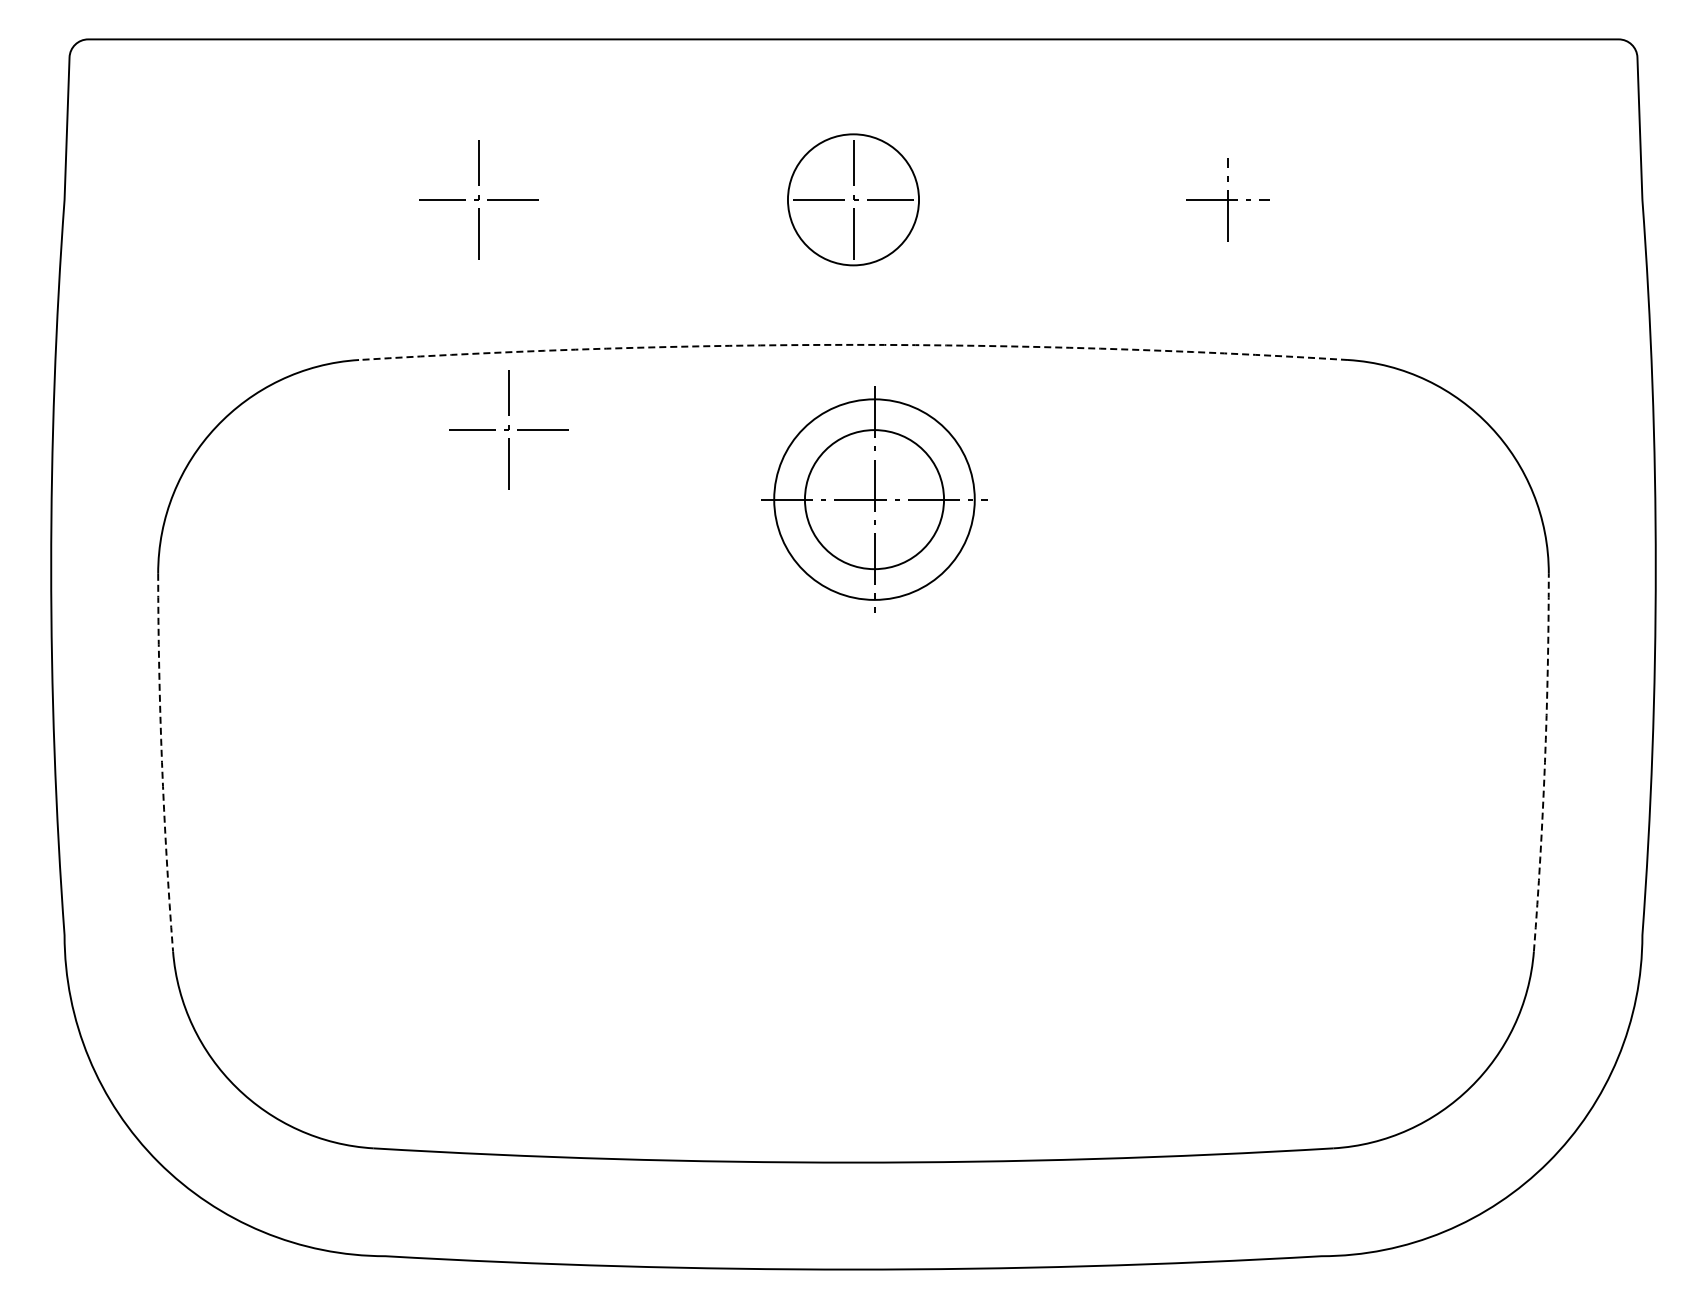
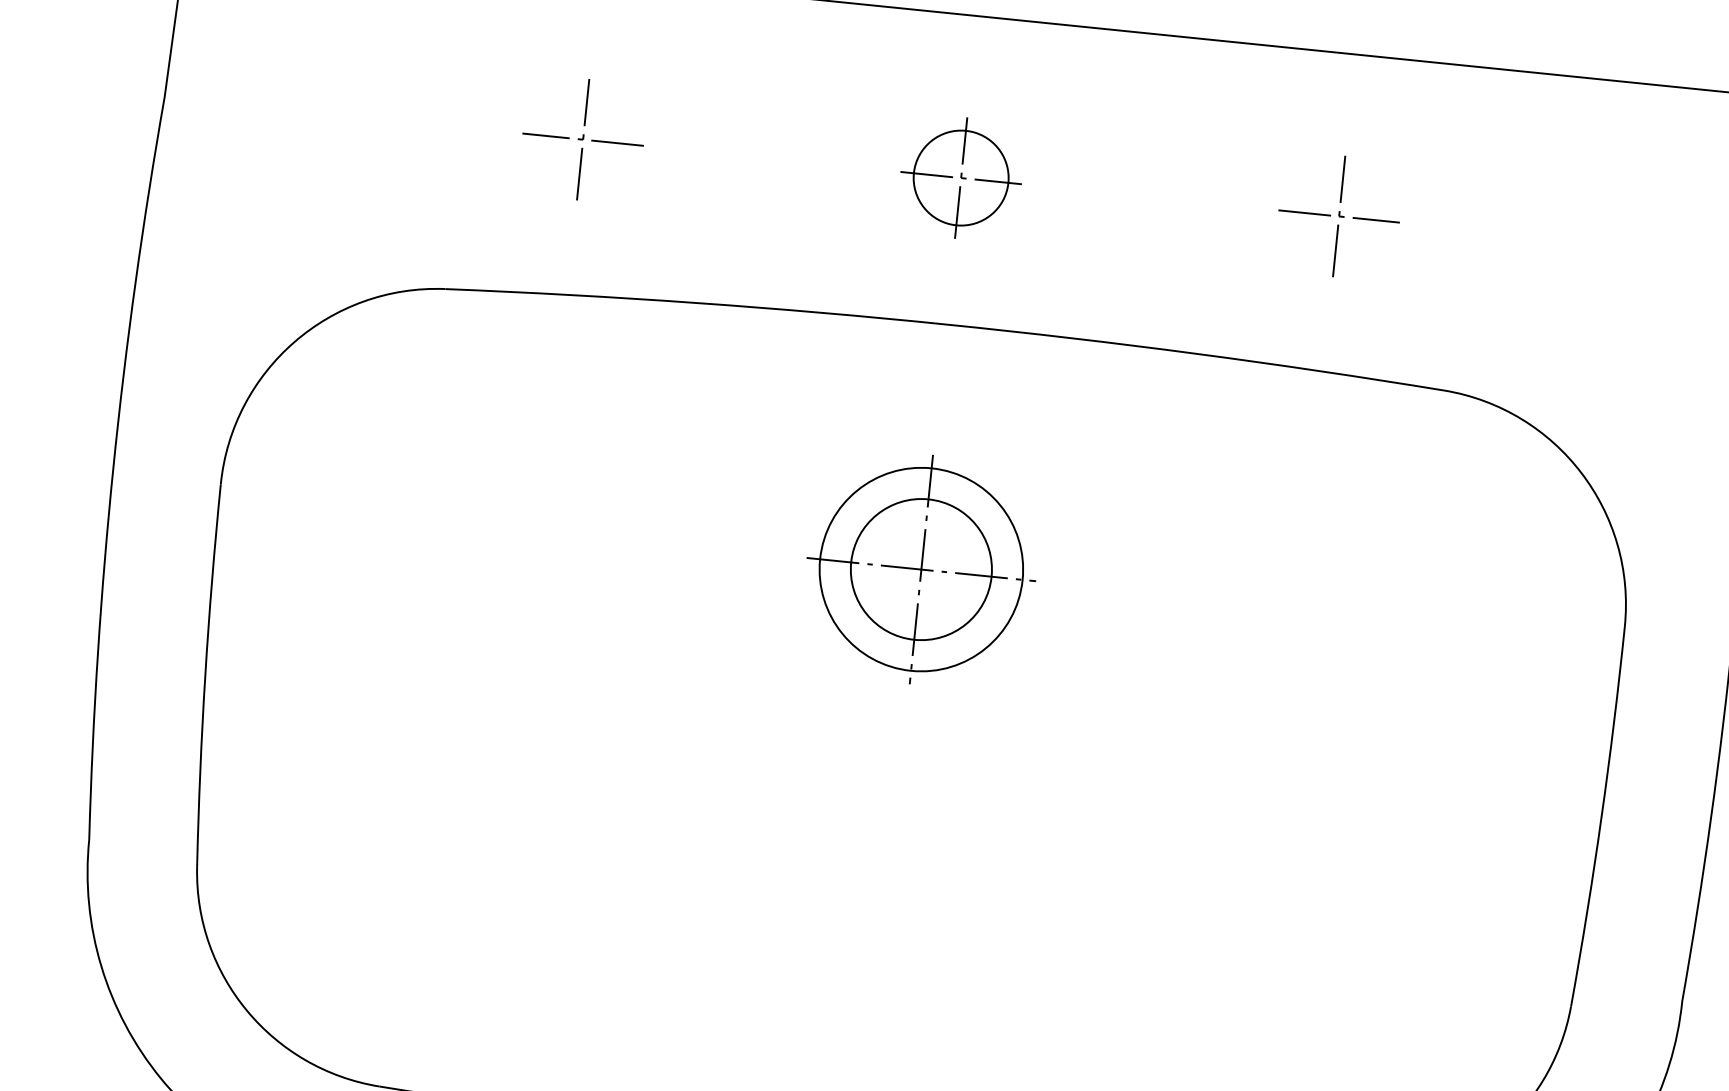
circle: (853, 199) -> (961, 177), size x0.71
part: (1227, 199) -> (1338, 216), size x1.43
arc: (853, 344) -> (946, 324), dashed -> solid
part: (508, 429) -> (589, 374), removed
part: (874, 499) -> (921, 569), moved
arc: (162, 762) -> (205, 675), dashed -> solid
arc: (1544, 762) -> (1601, 817), dashed -> solid

